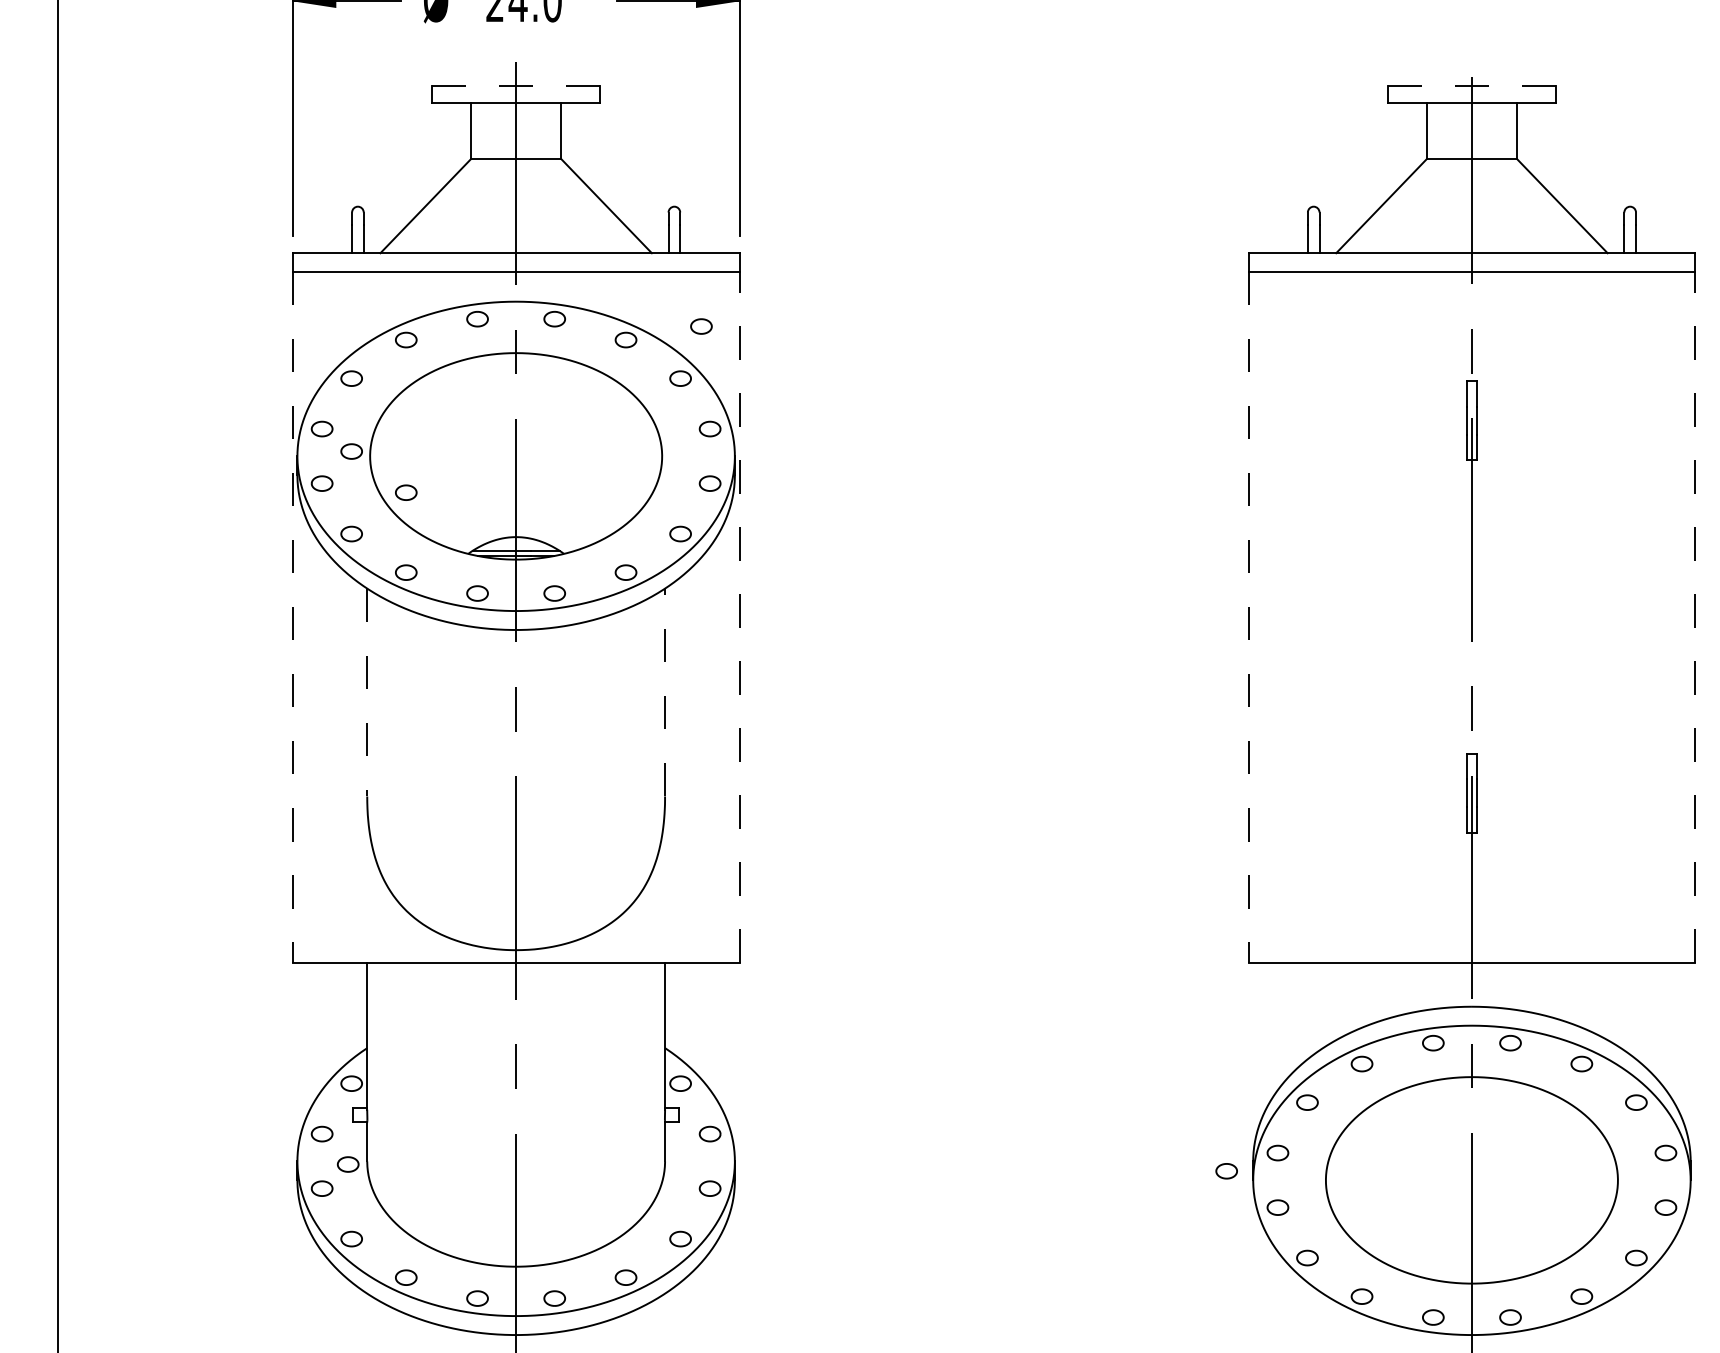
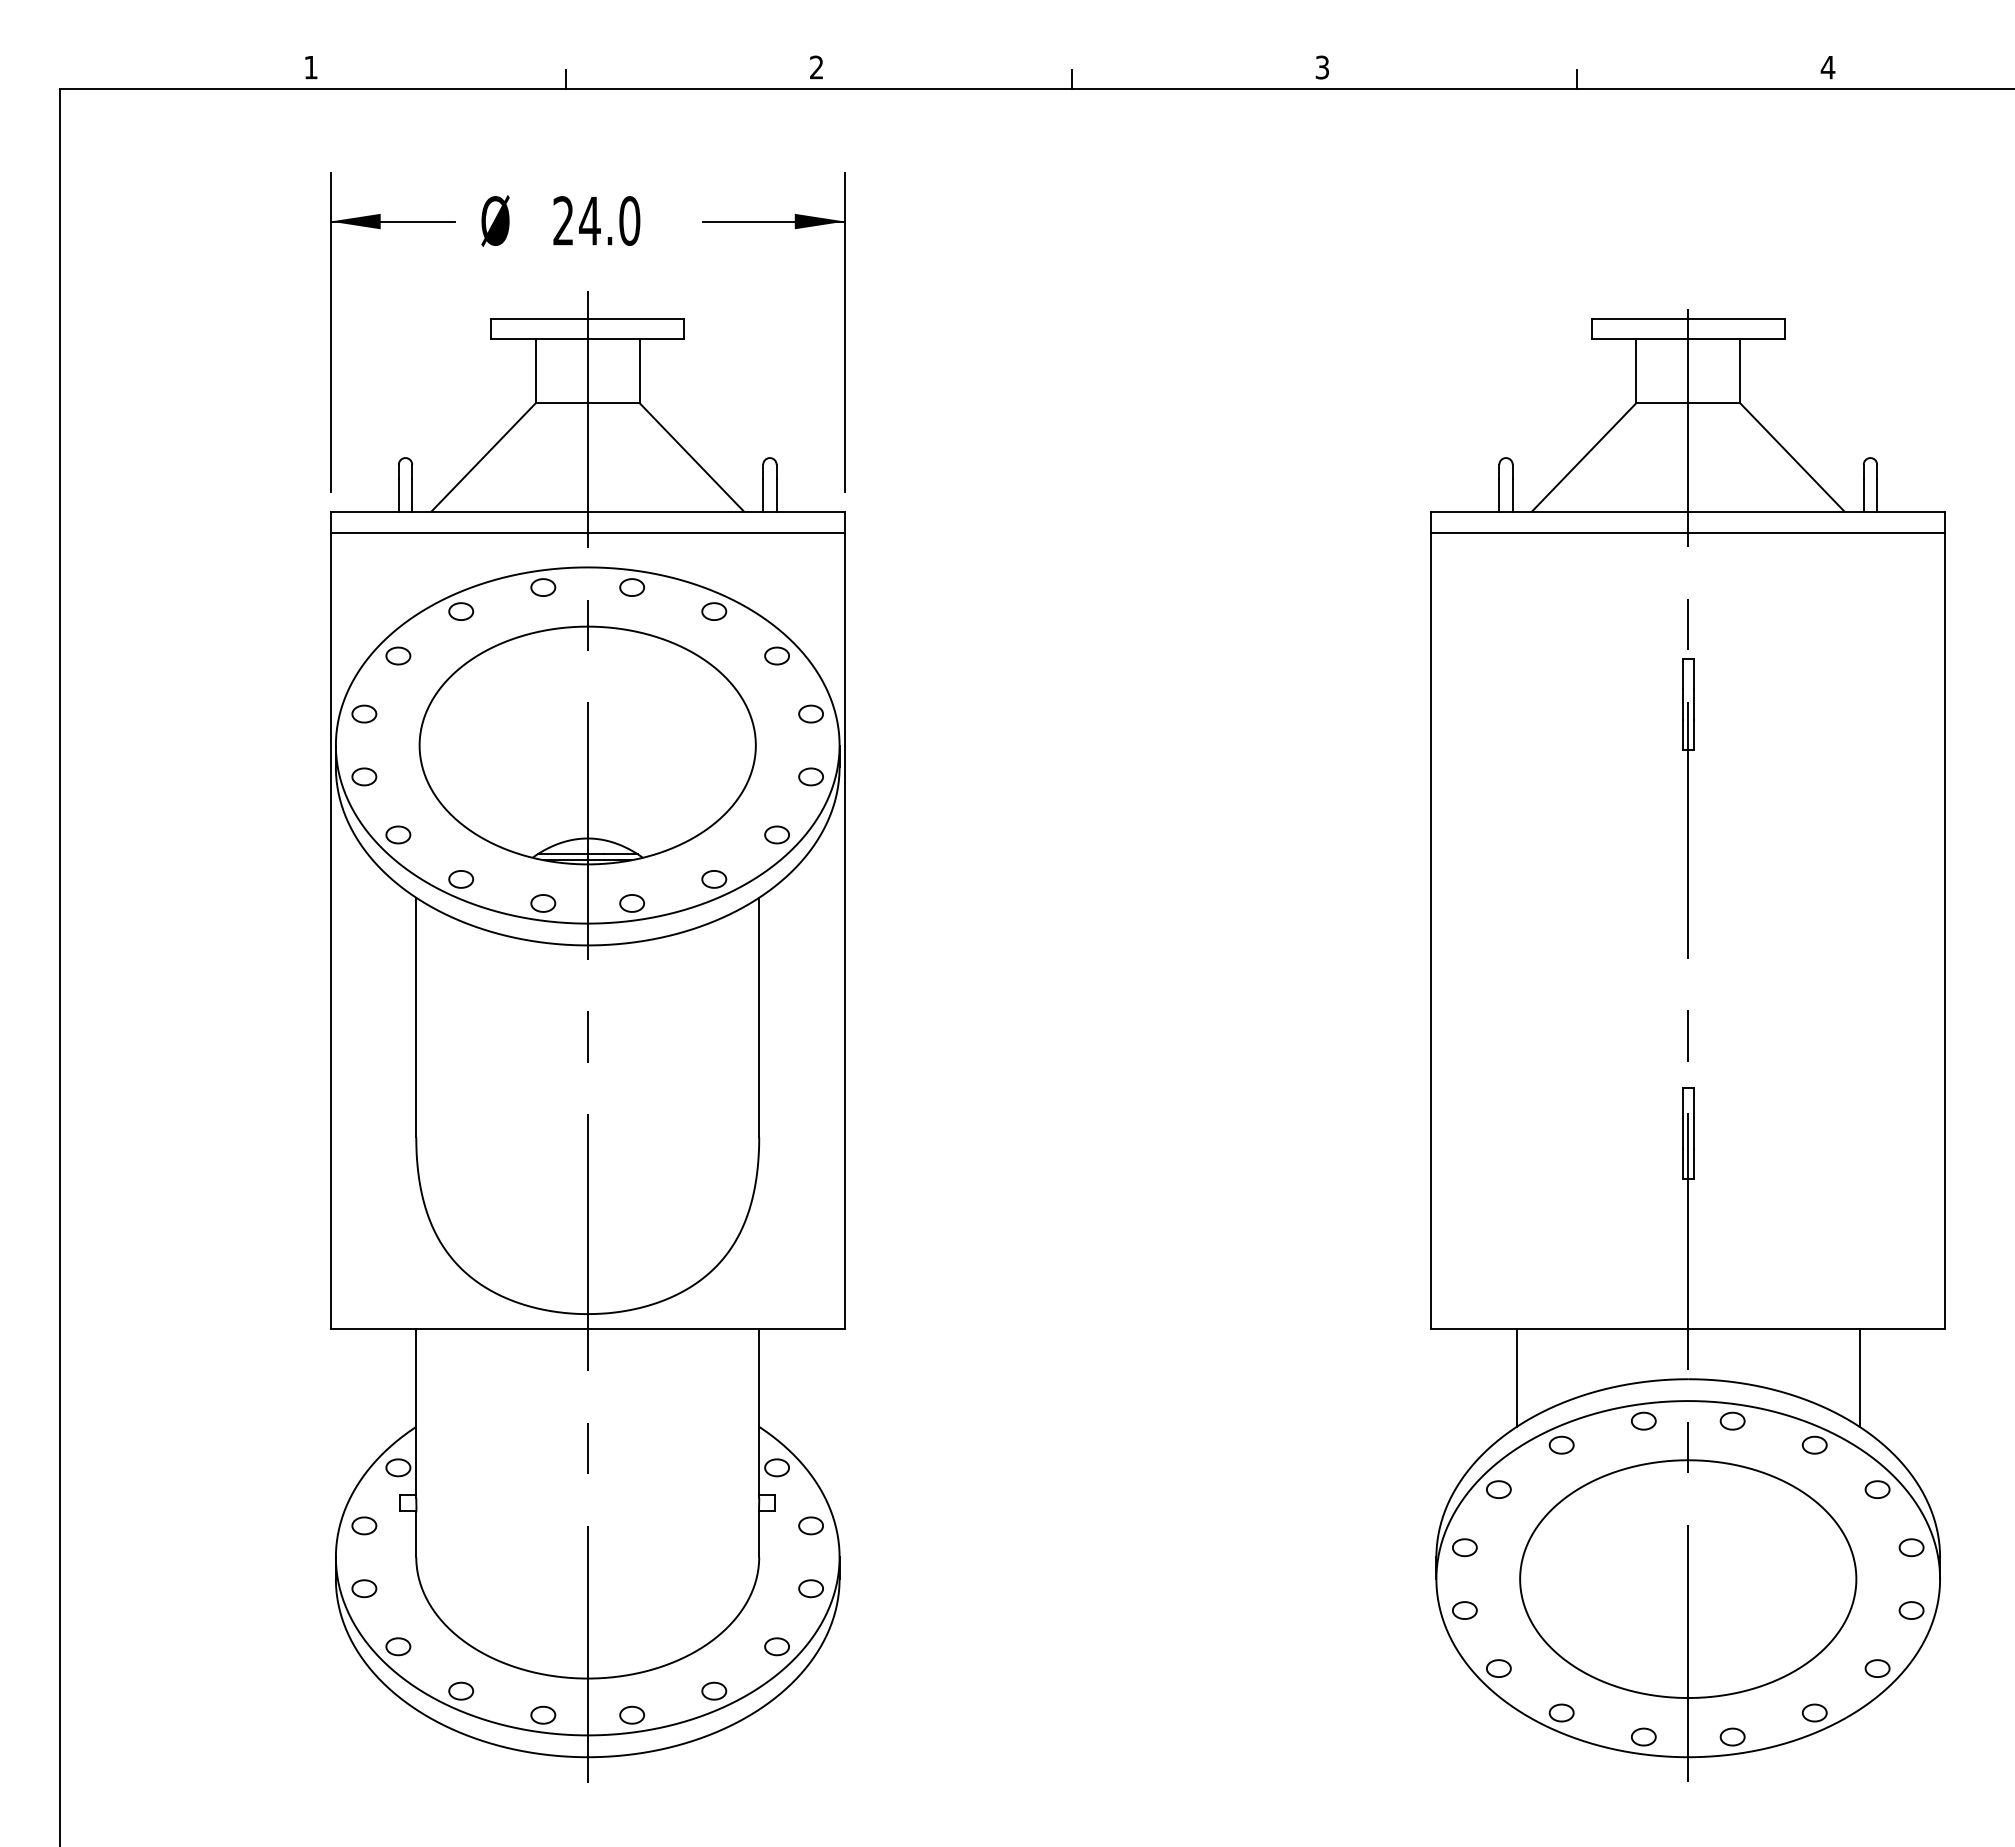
line: (516, 85) -> (588, 318), dashed -> solid
line: (1472, 85) -> (1688, 318), dashed -> solid
part: (700, 326) -> (800, 595), removed
part: (351, 451) -> (398, 739), removed
part: (406, 492) -> (461, 787), removed
line: (292, 617) -> (330, 930), dashed -> solid
line: (739, 617) -> (844, 930), dashed -> solid
line: (1248, 617) -> (1431, 930), dashed -> solid
line: (1695, 617) -> (1945, 930), dashed -> solid
line: (367, 692) -> (416, 1017), dashed -> solid
line: (665, 692) -> (759, 1017), dashed -> solid
line: (1322, 1005) -> (1516, 1377), added
line: (1620, 1005) -> (1859, 1377), added
part: (348, 1164) -> (394, 1560), removed
part: (1226, 1171) -> (1405, 1568), removed

